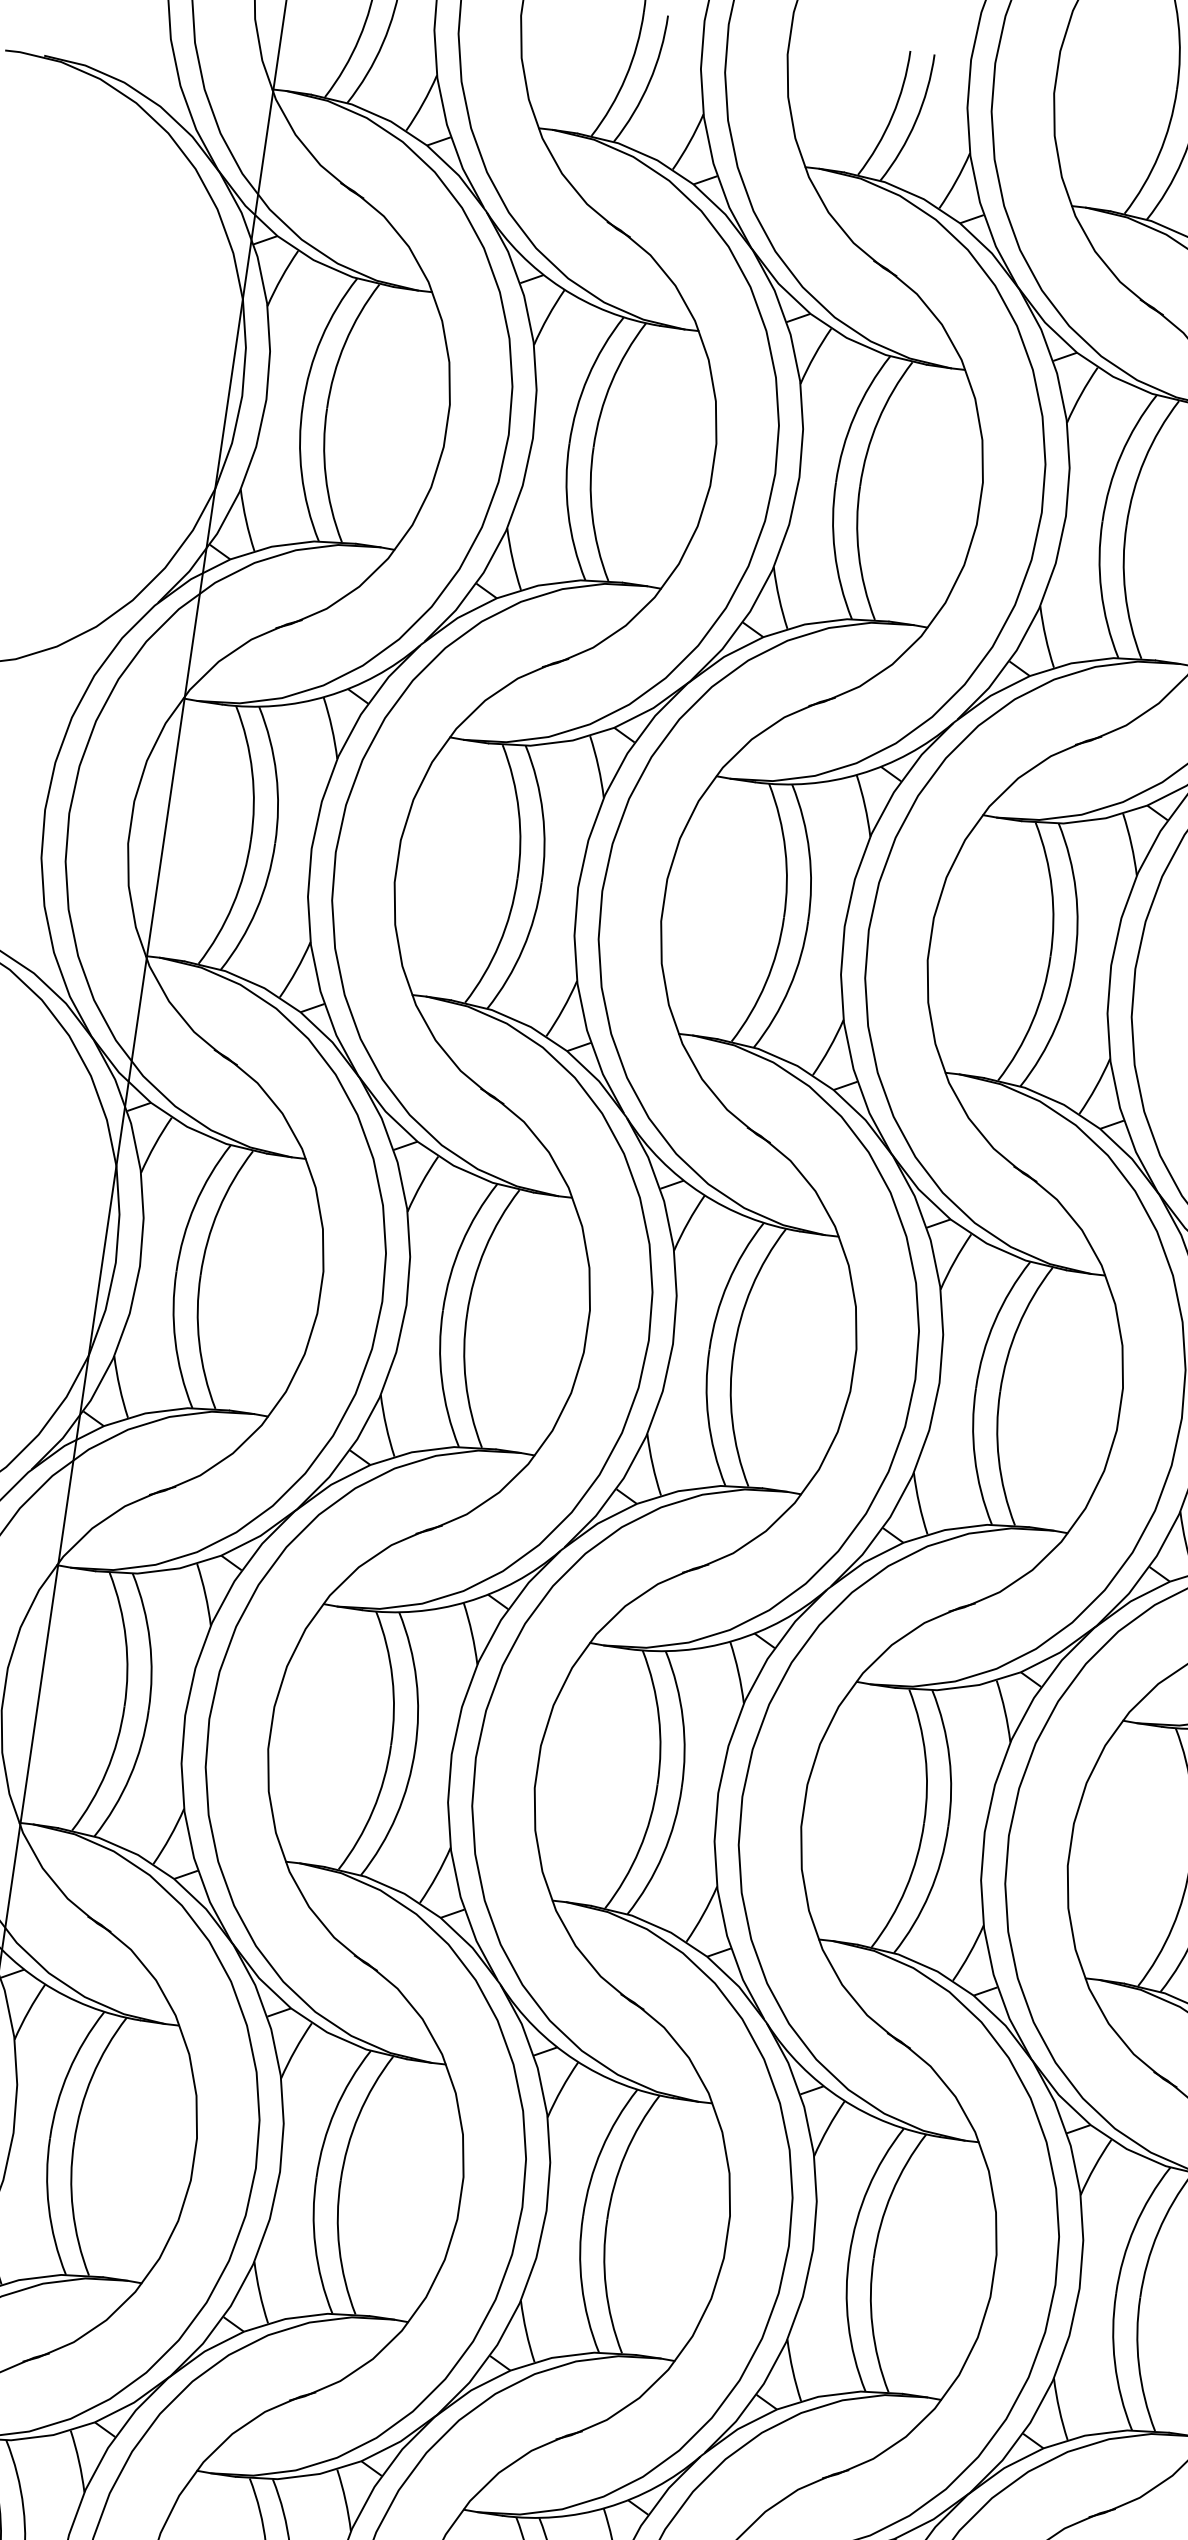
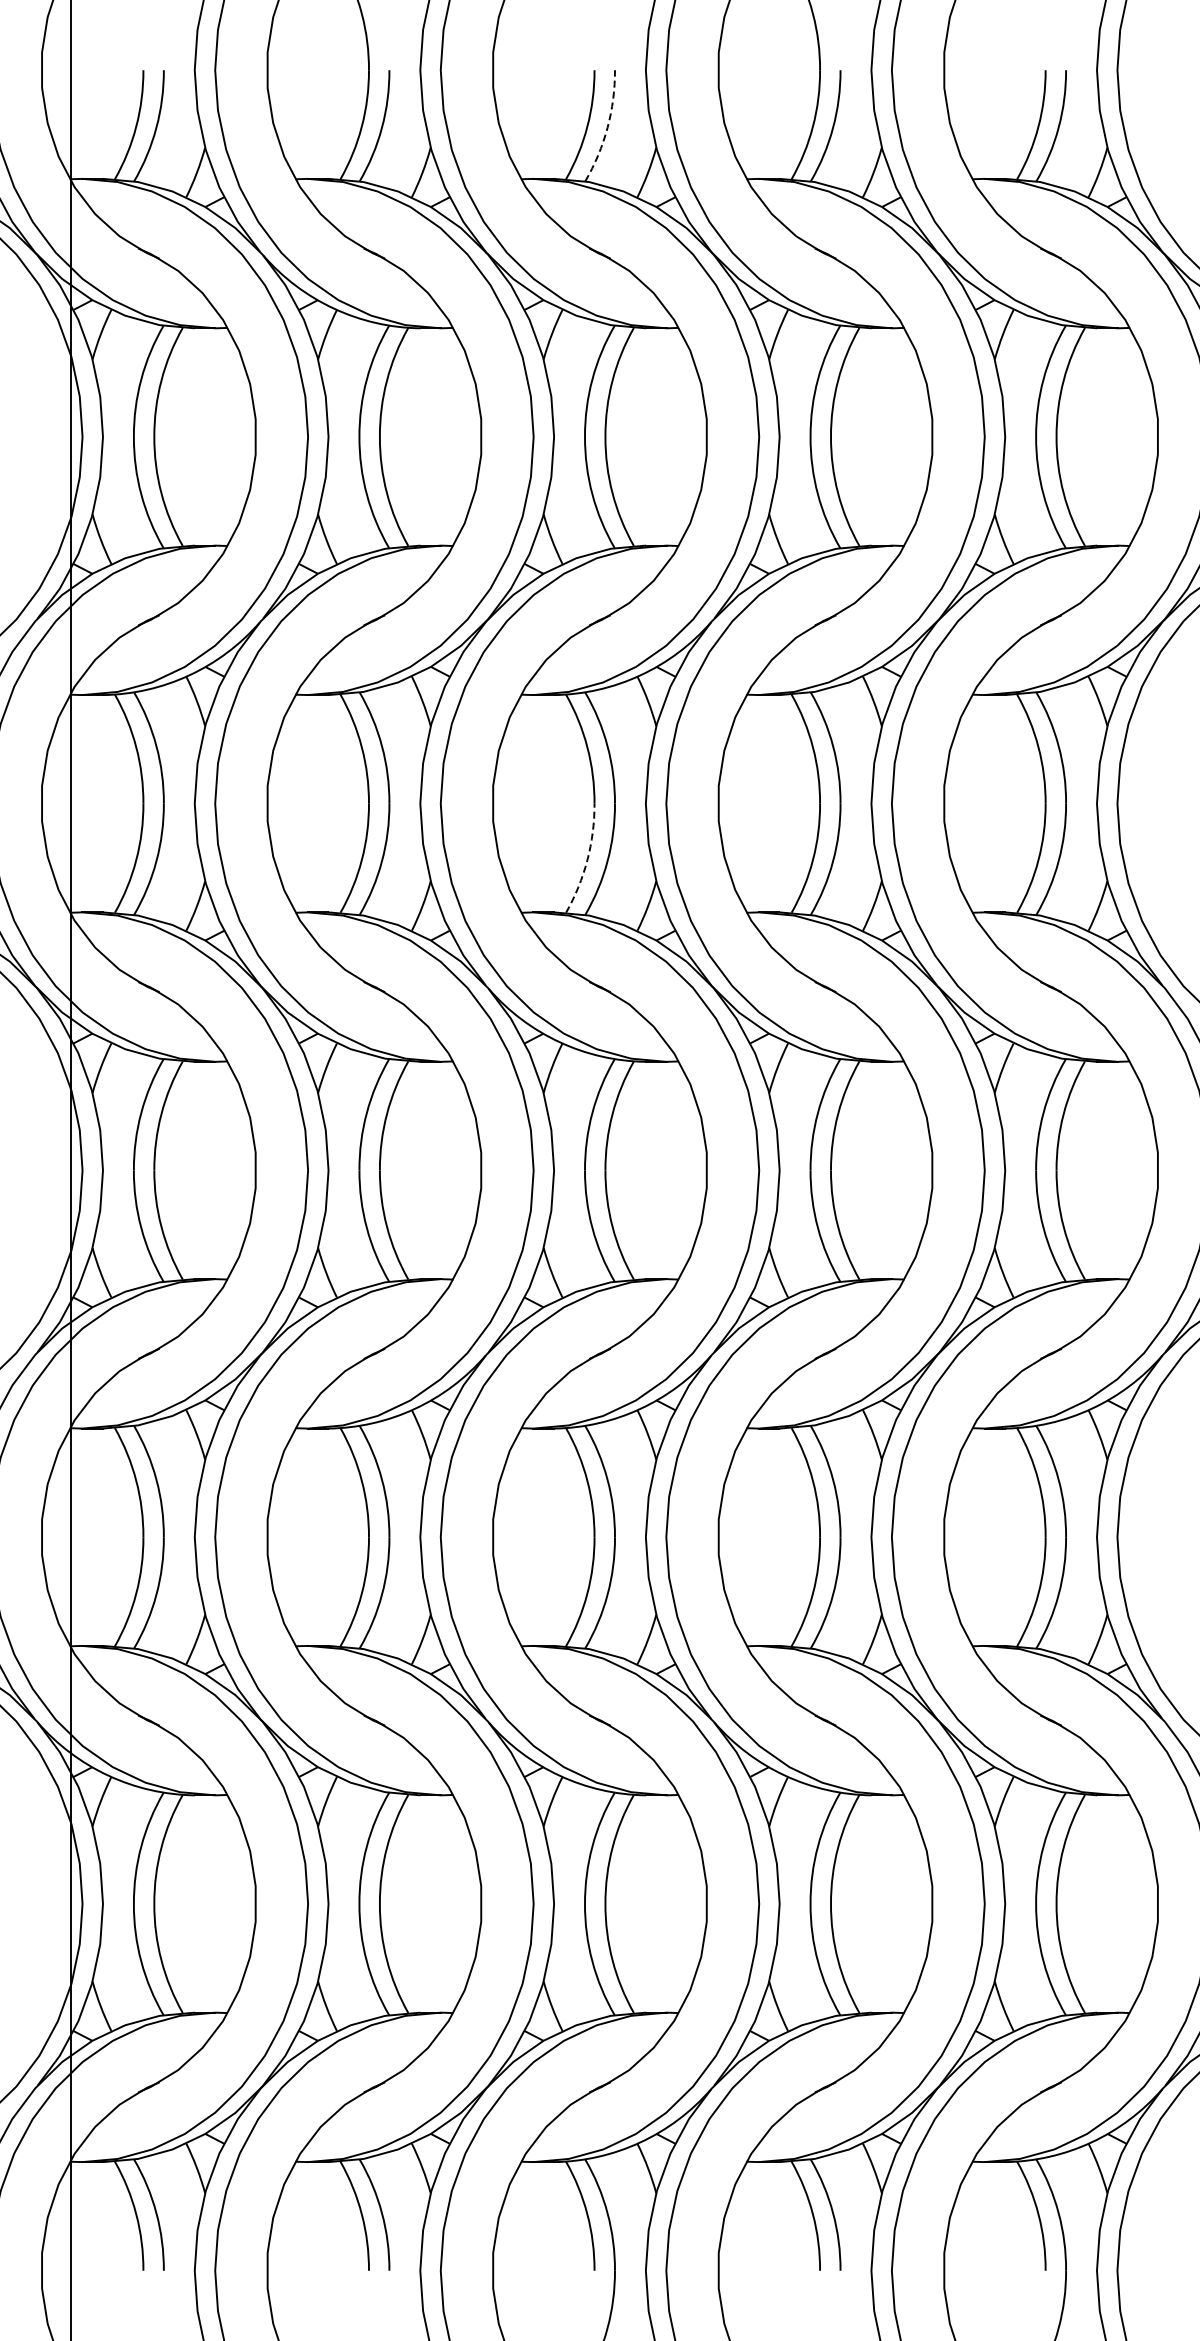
arc: (915, 120) -> (607, 127), solid -> dashed
arc: (765, 983) -> (587, 860), solid -> dashed

